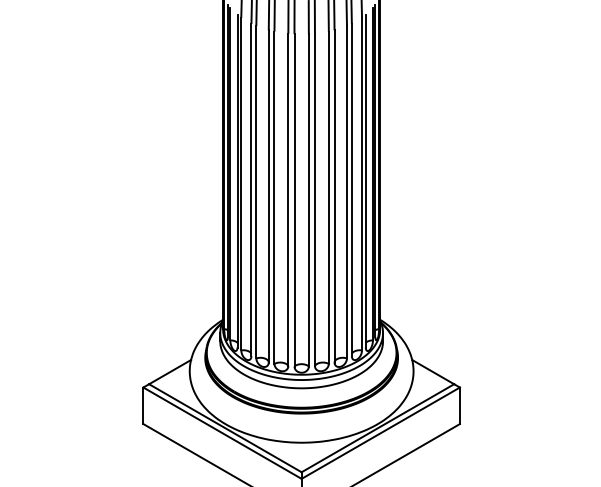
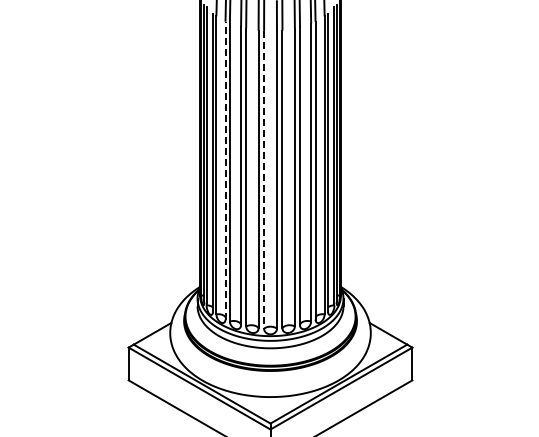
line: (251, 189) -> (225, 170), solid -> dashed
line: (294, 199) -> (264, 179), solid -> dashed

